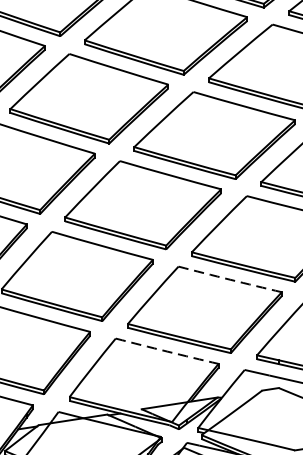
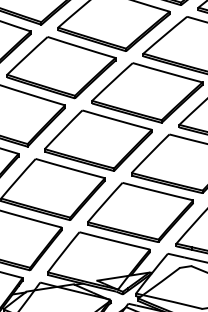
arc: (229, 279) -> (157, 191), dashed -> solid
arc: (166, 352) -> (114, 241), dashed -> solid

